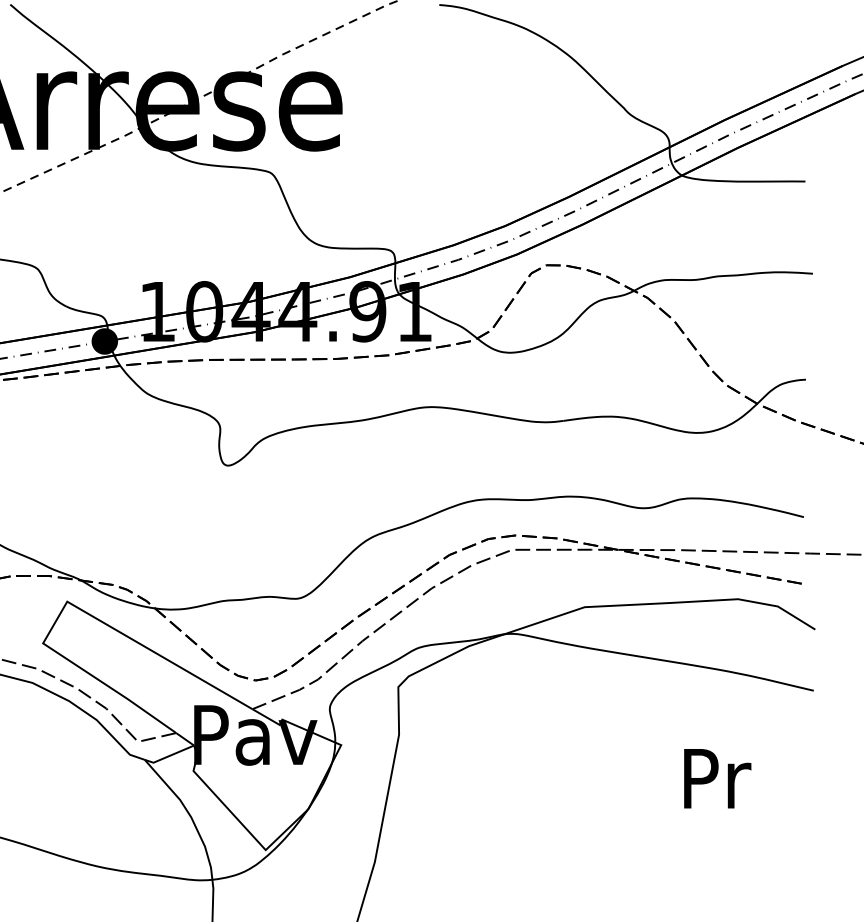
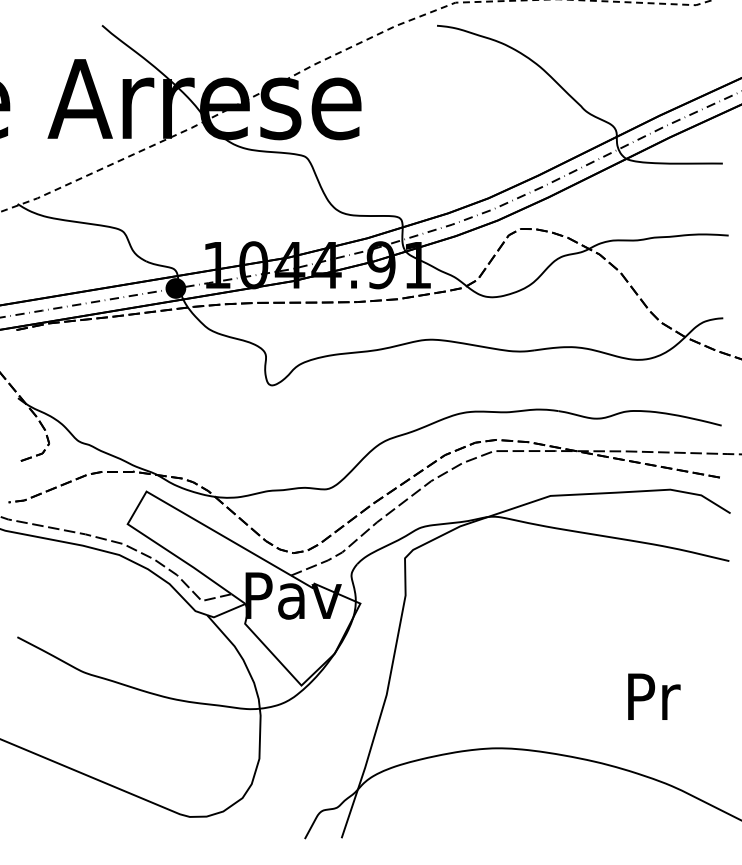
text: (717, 778) -> (654, 696), moved

